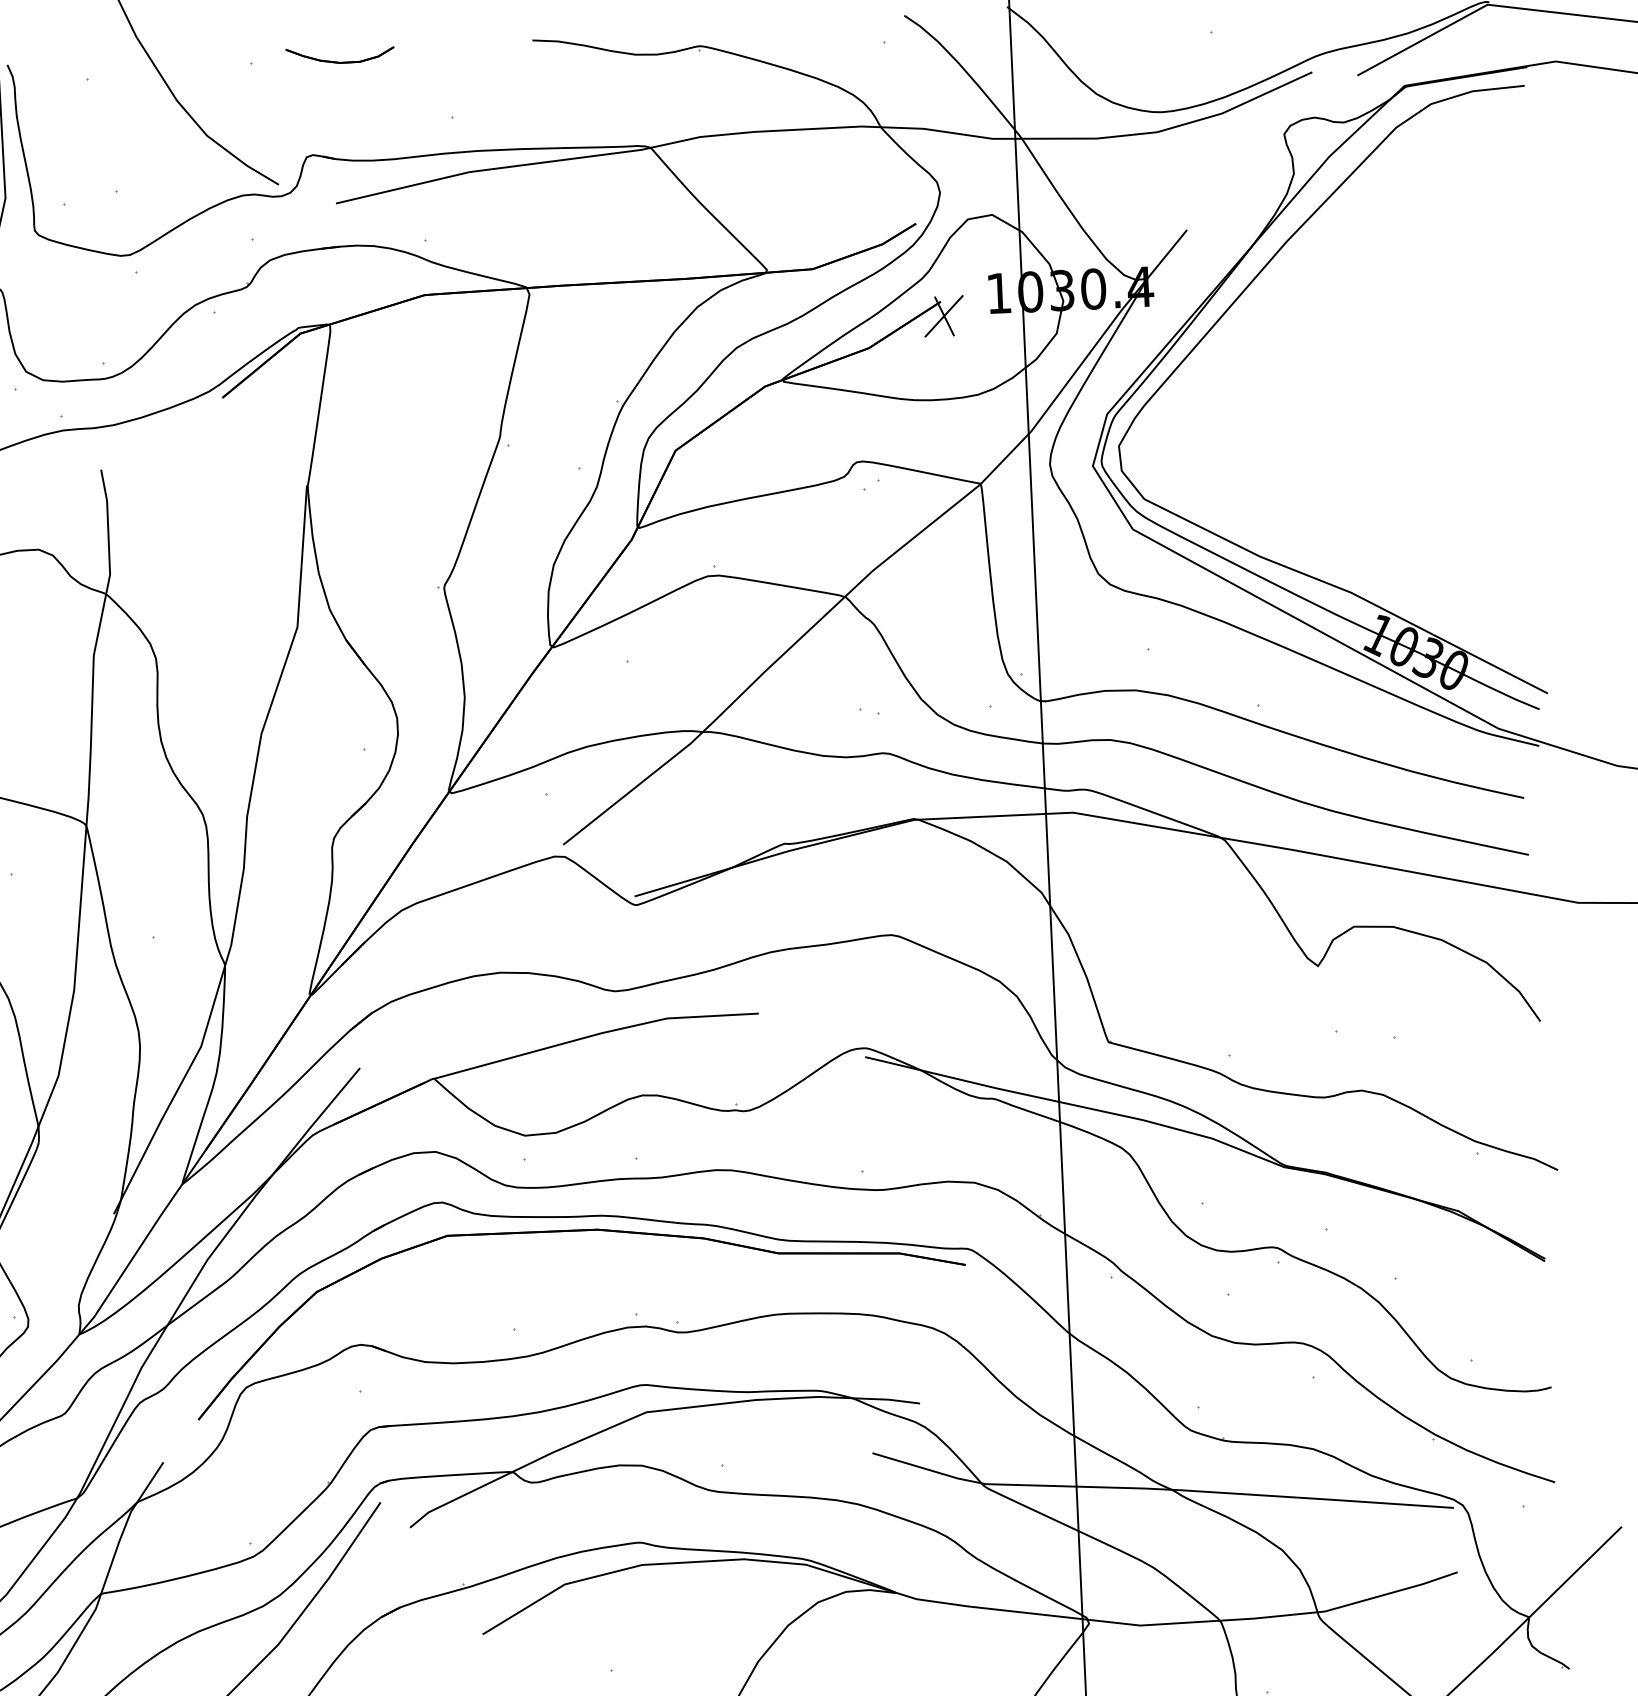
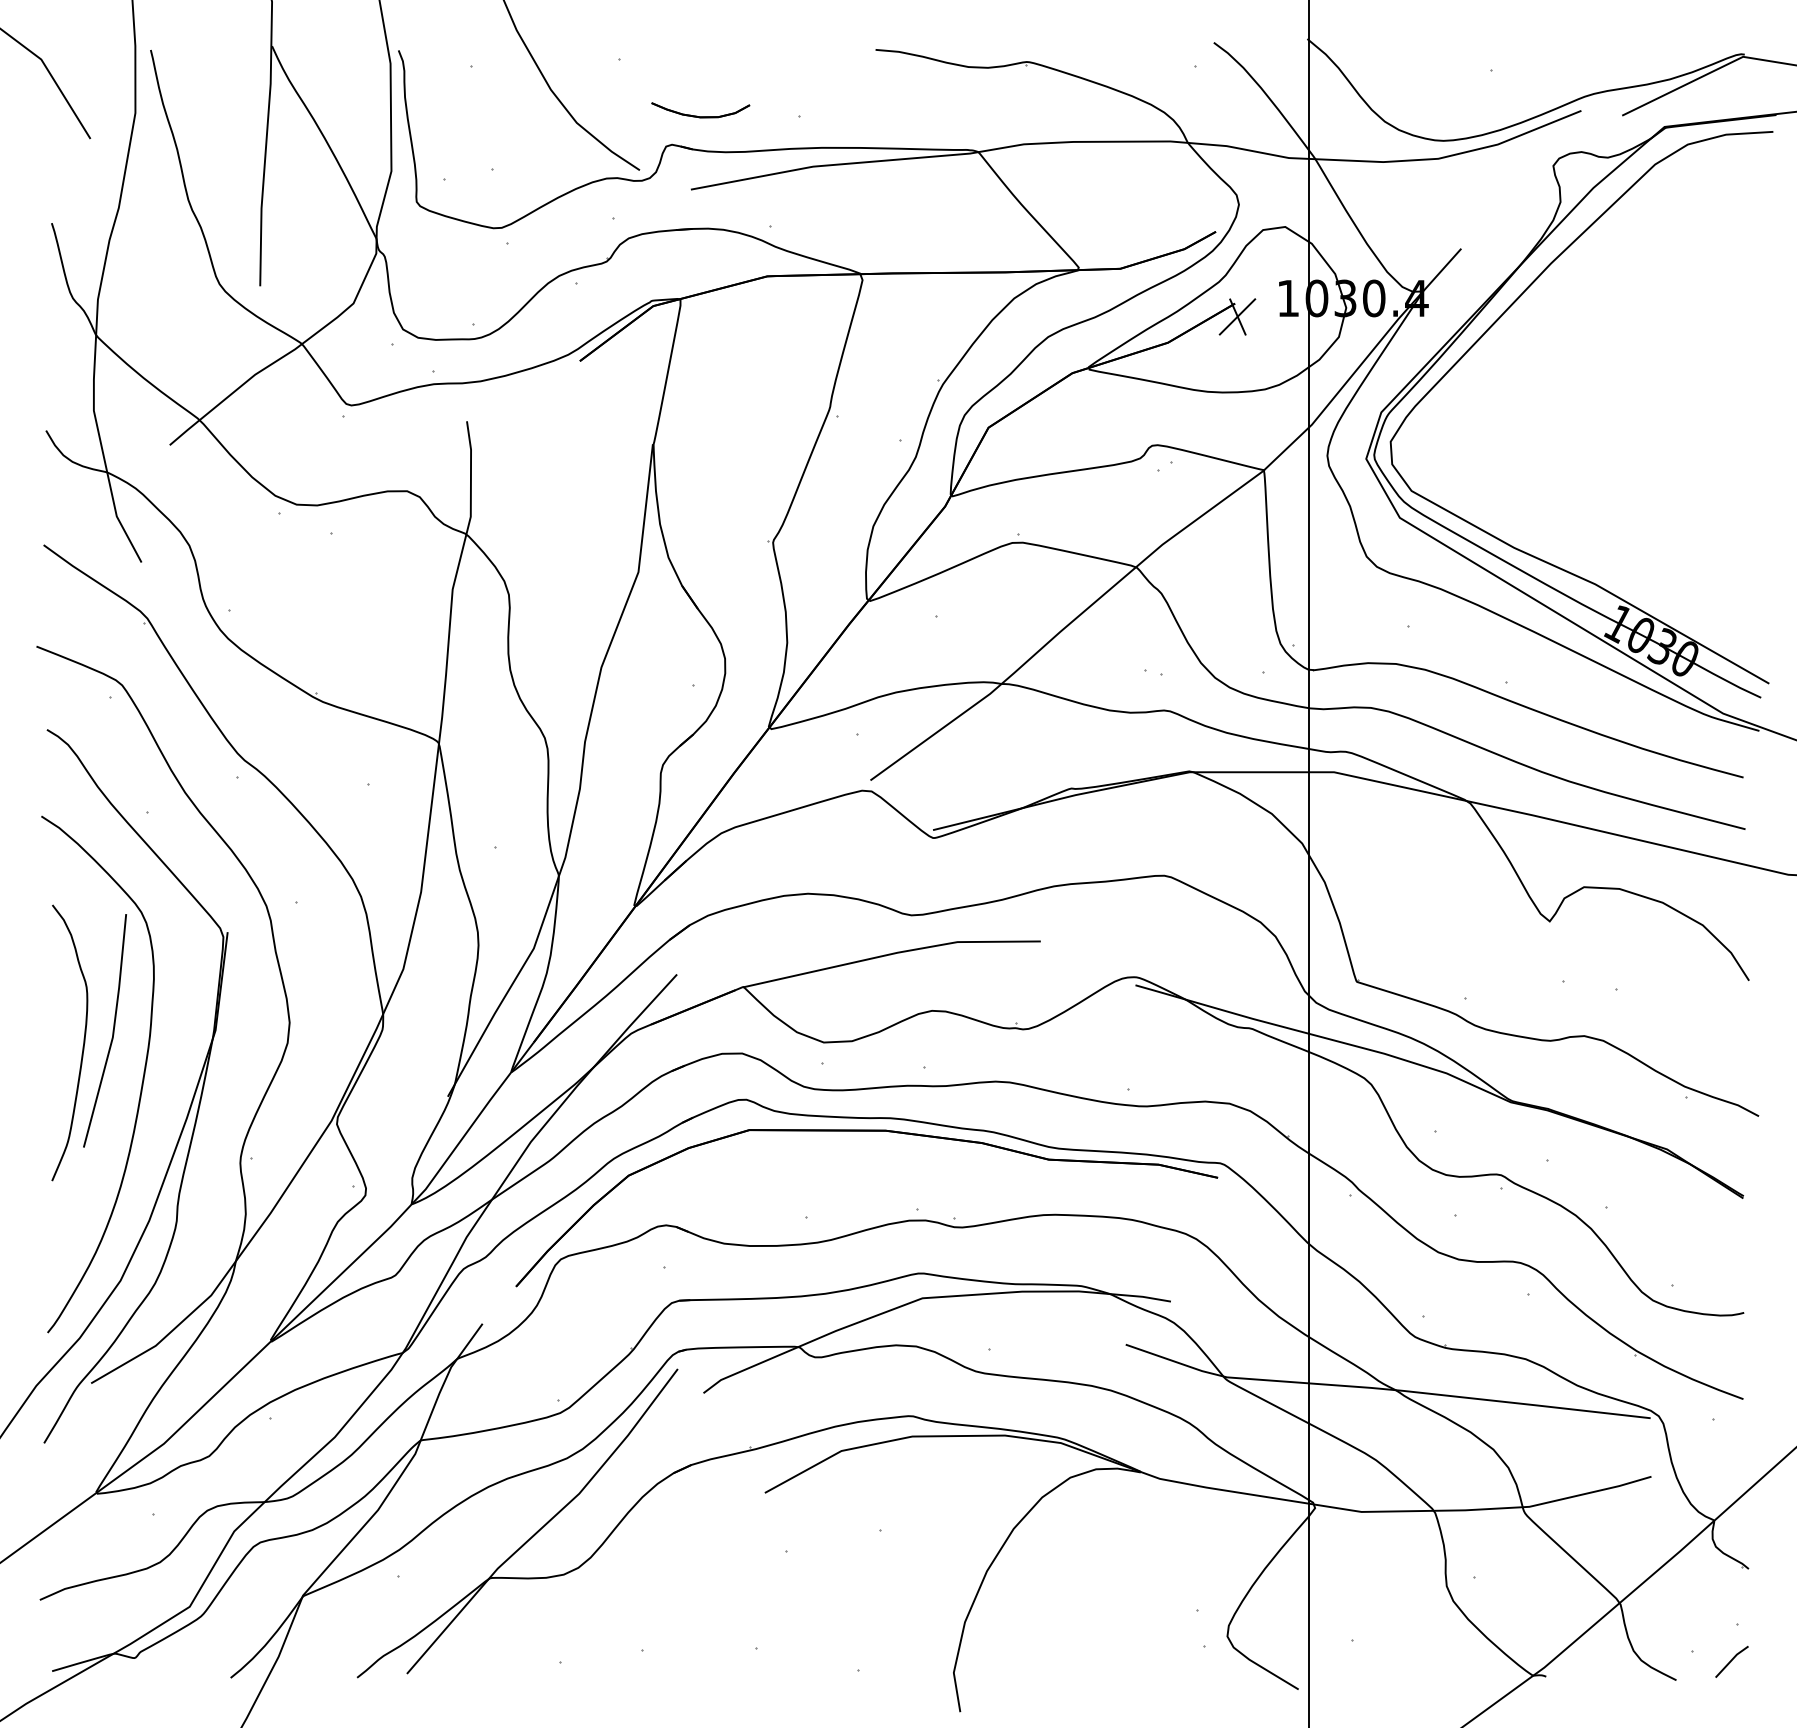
part: (339, 55) -> (700, 110), moved

